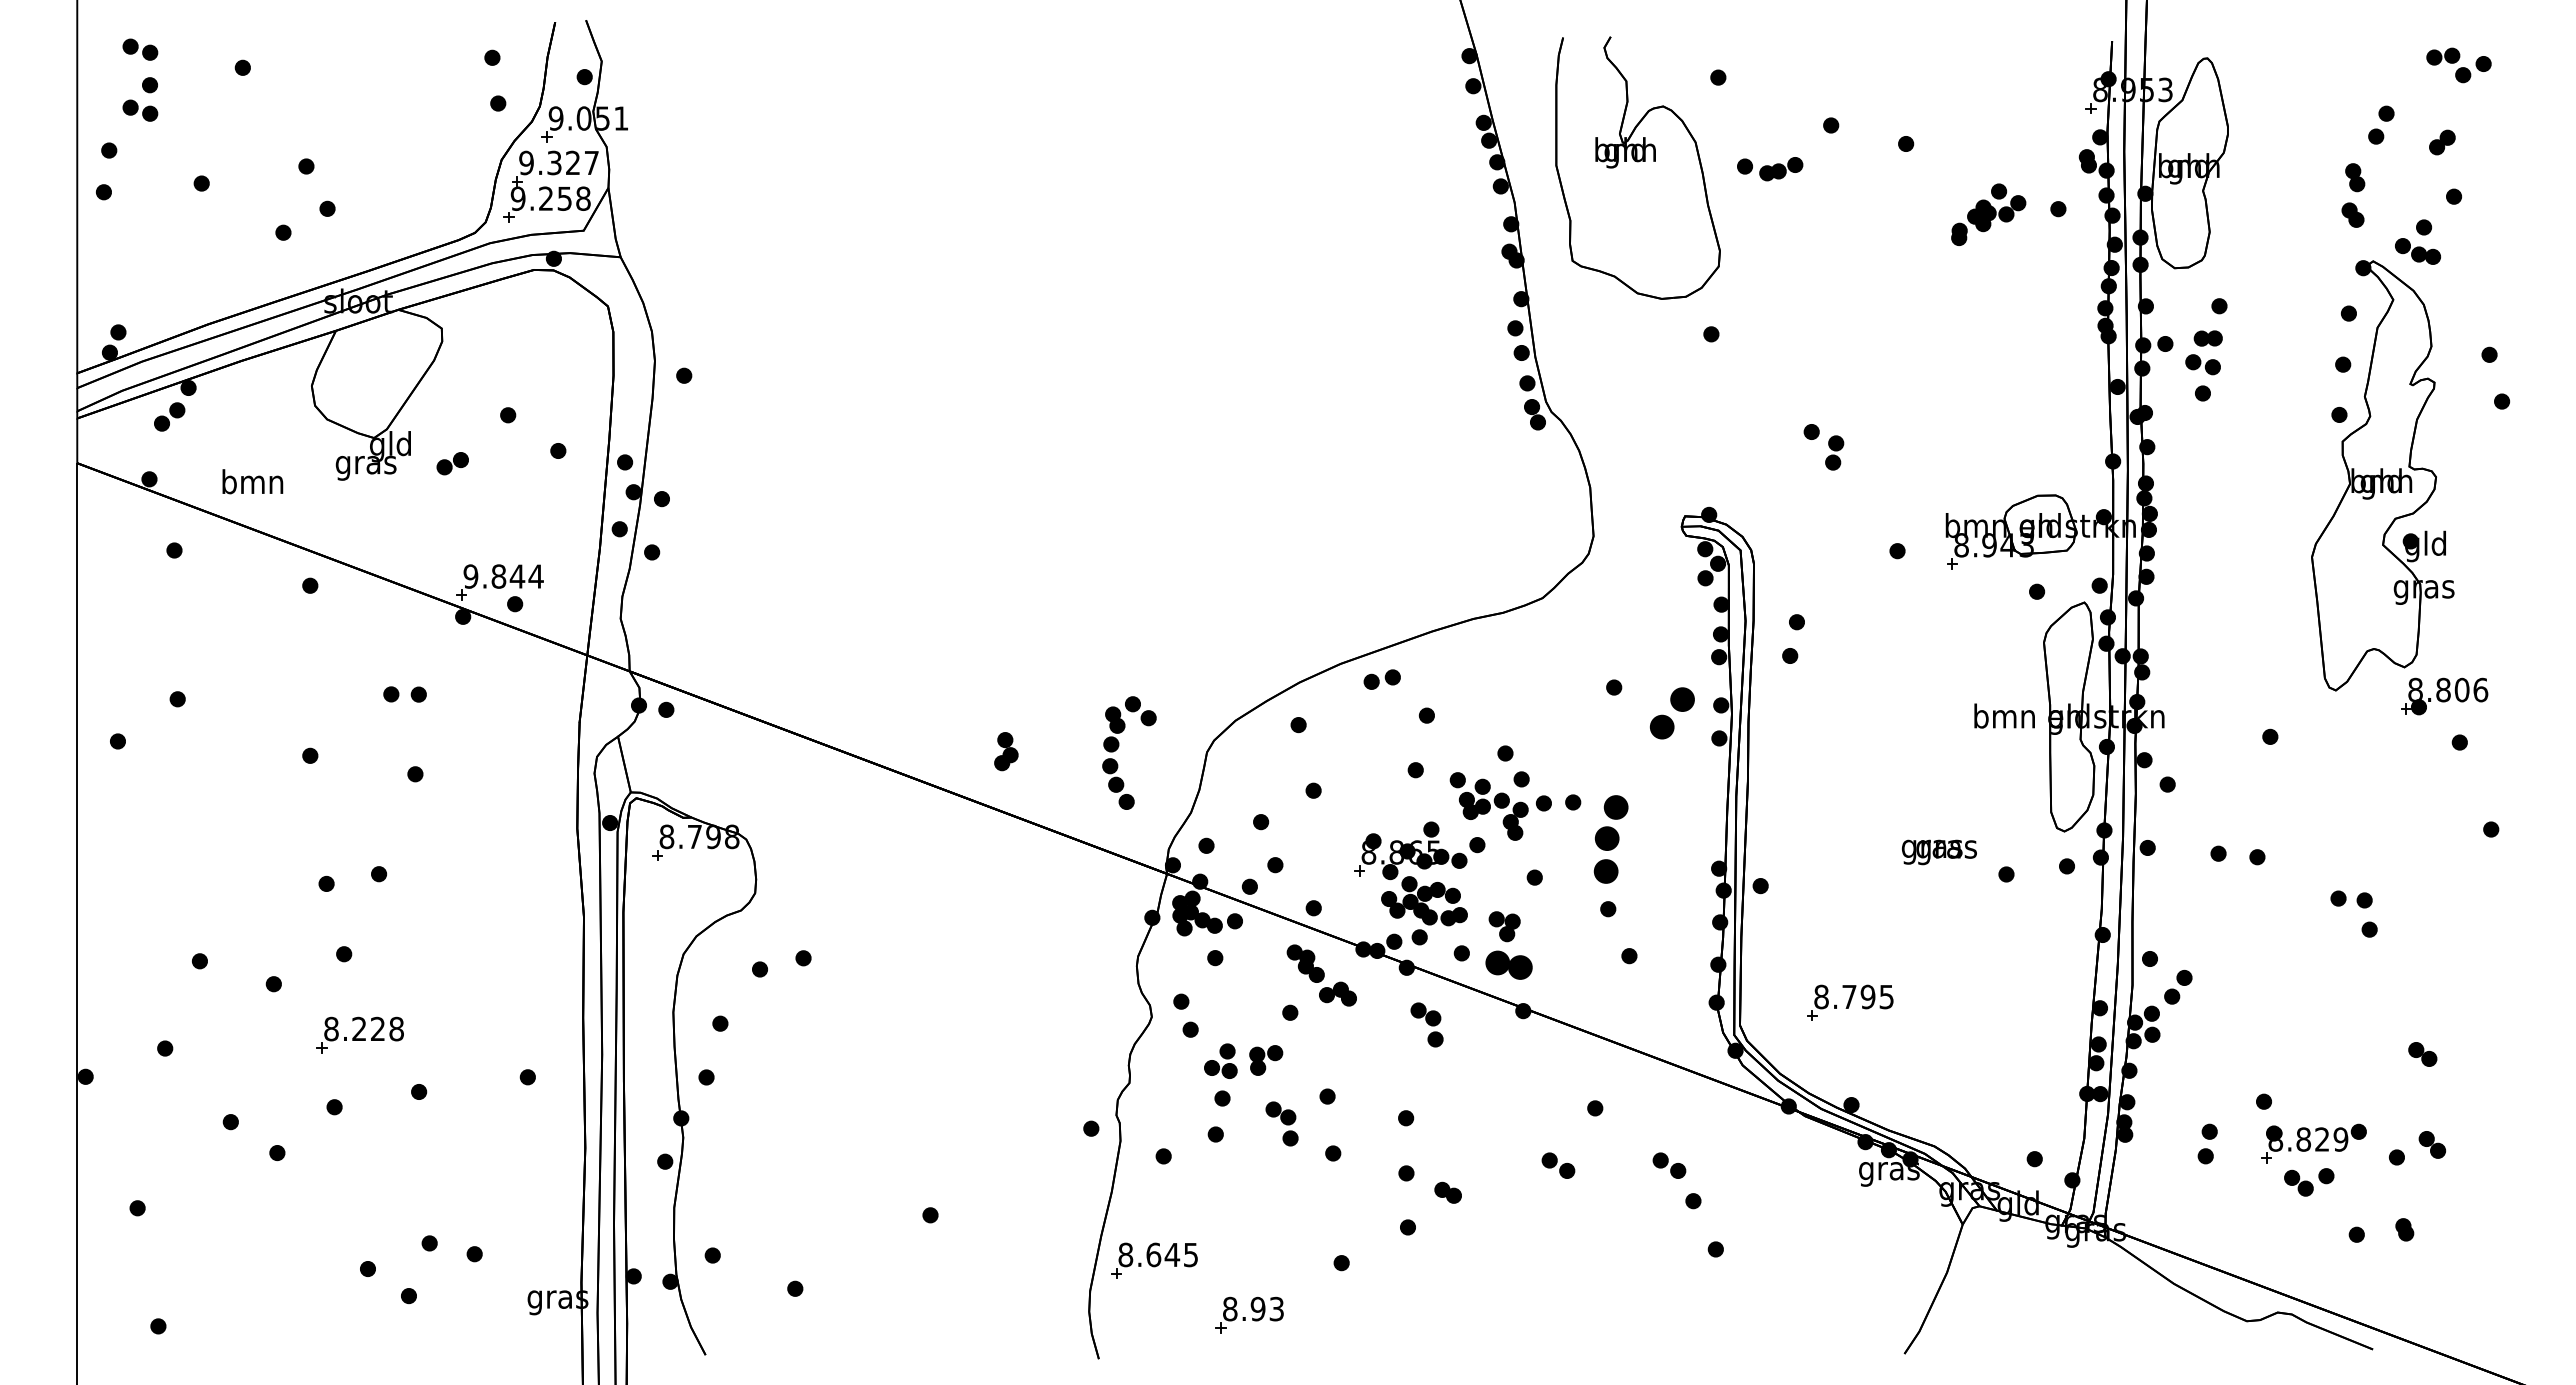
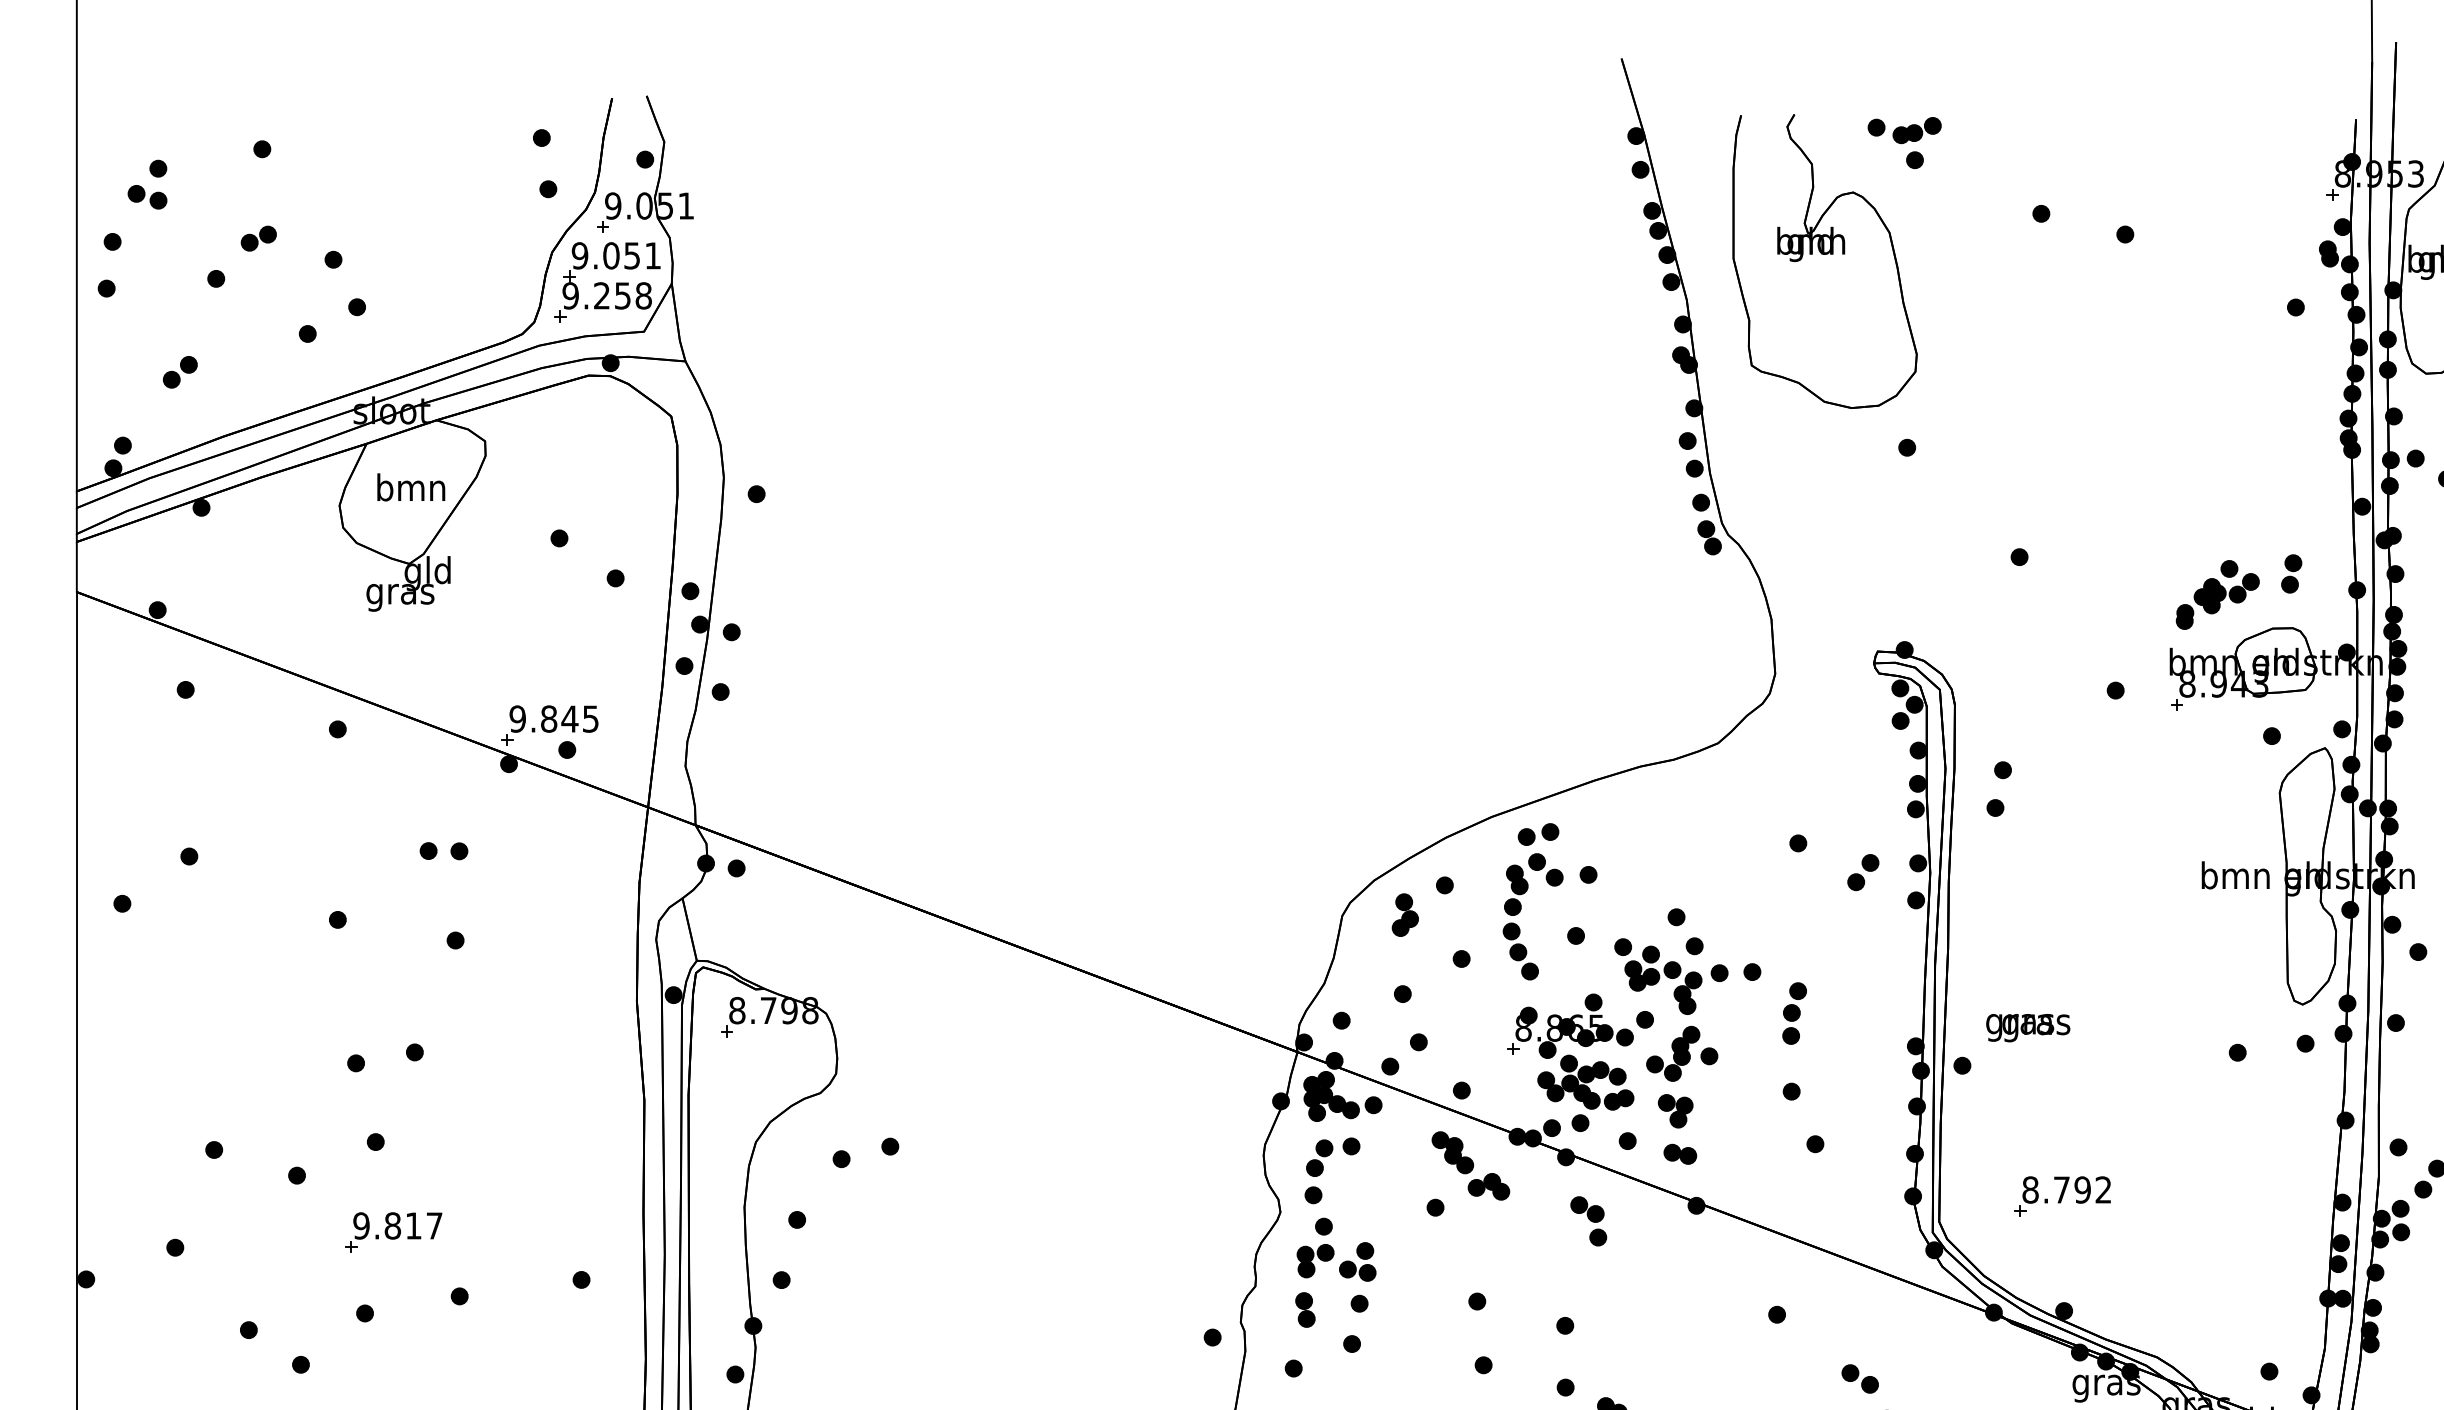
part: (140, 49) -> (147, 128), removed
text: (572, 162) -> (631, 255), 9.327 -> 9.051
part: (1770, 169) -> (1905, 130), moved
part: (1988, 214) -> (2217, 594), moved
part: (169, 416) -> (180, 371), moved
part: (1834, 452) -> (2291, 573), moved
part: (452, 463) -> (258, 238), moved
text: (252, 481) -> (410, 487), moved
text: (535, 576) -> (590, 719), 9.844 -> 9.845
part: (1671, 713) -> (1862, 872), size x0.62
part: (1119, 746) -> (1522, 909), moved
part: (1006, 751) -> (1405, 915), moved
part: (1610, 839) -> (1794, 1013), size x0.62
text: (1939, 852) -> (2028, 1028), moved
part: (1502, 875) -> (1673, 1053), added
part: (1508, 964) -> (1679, 1153), size x0.62
part: (1186, 968) -> (1319, 1158), added
text: (1886, 996) -> (2103, 1189), 8.795 -> 8.792
text: (363, 1028) -> (397, 1225), 8.228 -> 9.817
part: (1266, 1060) -> (1315, 1261), moved
part: (1174, 1104) -> (1305, 1310), added
part: (1281, 1123) -> (1425, 1331), removed
part: (1558, 1165) -> (1735, 1378), removed

